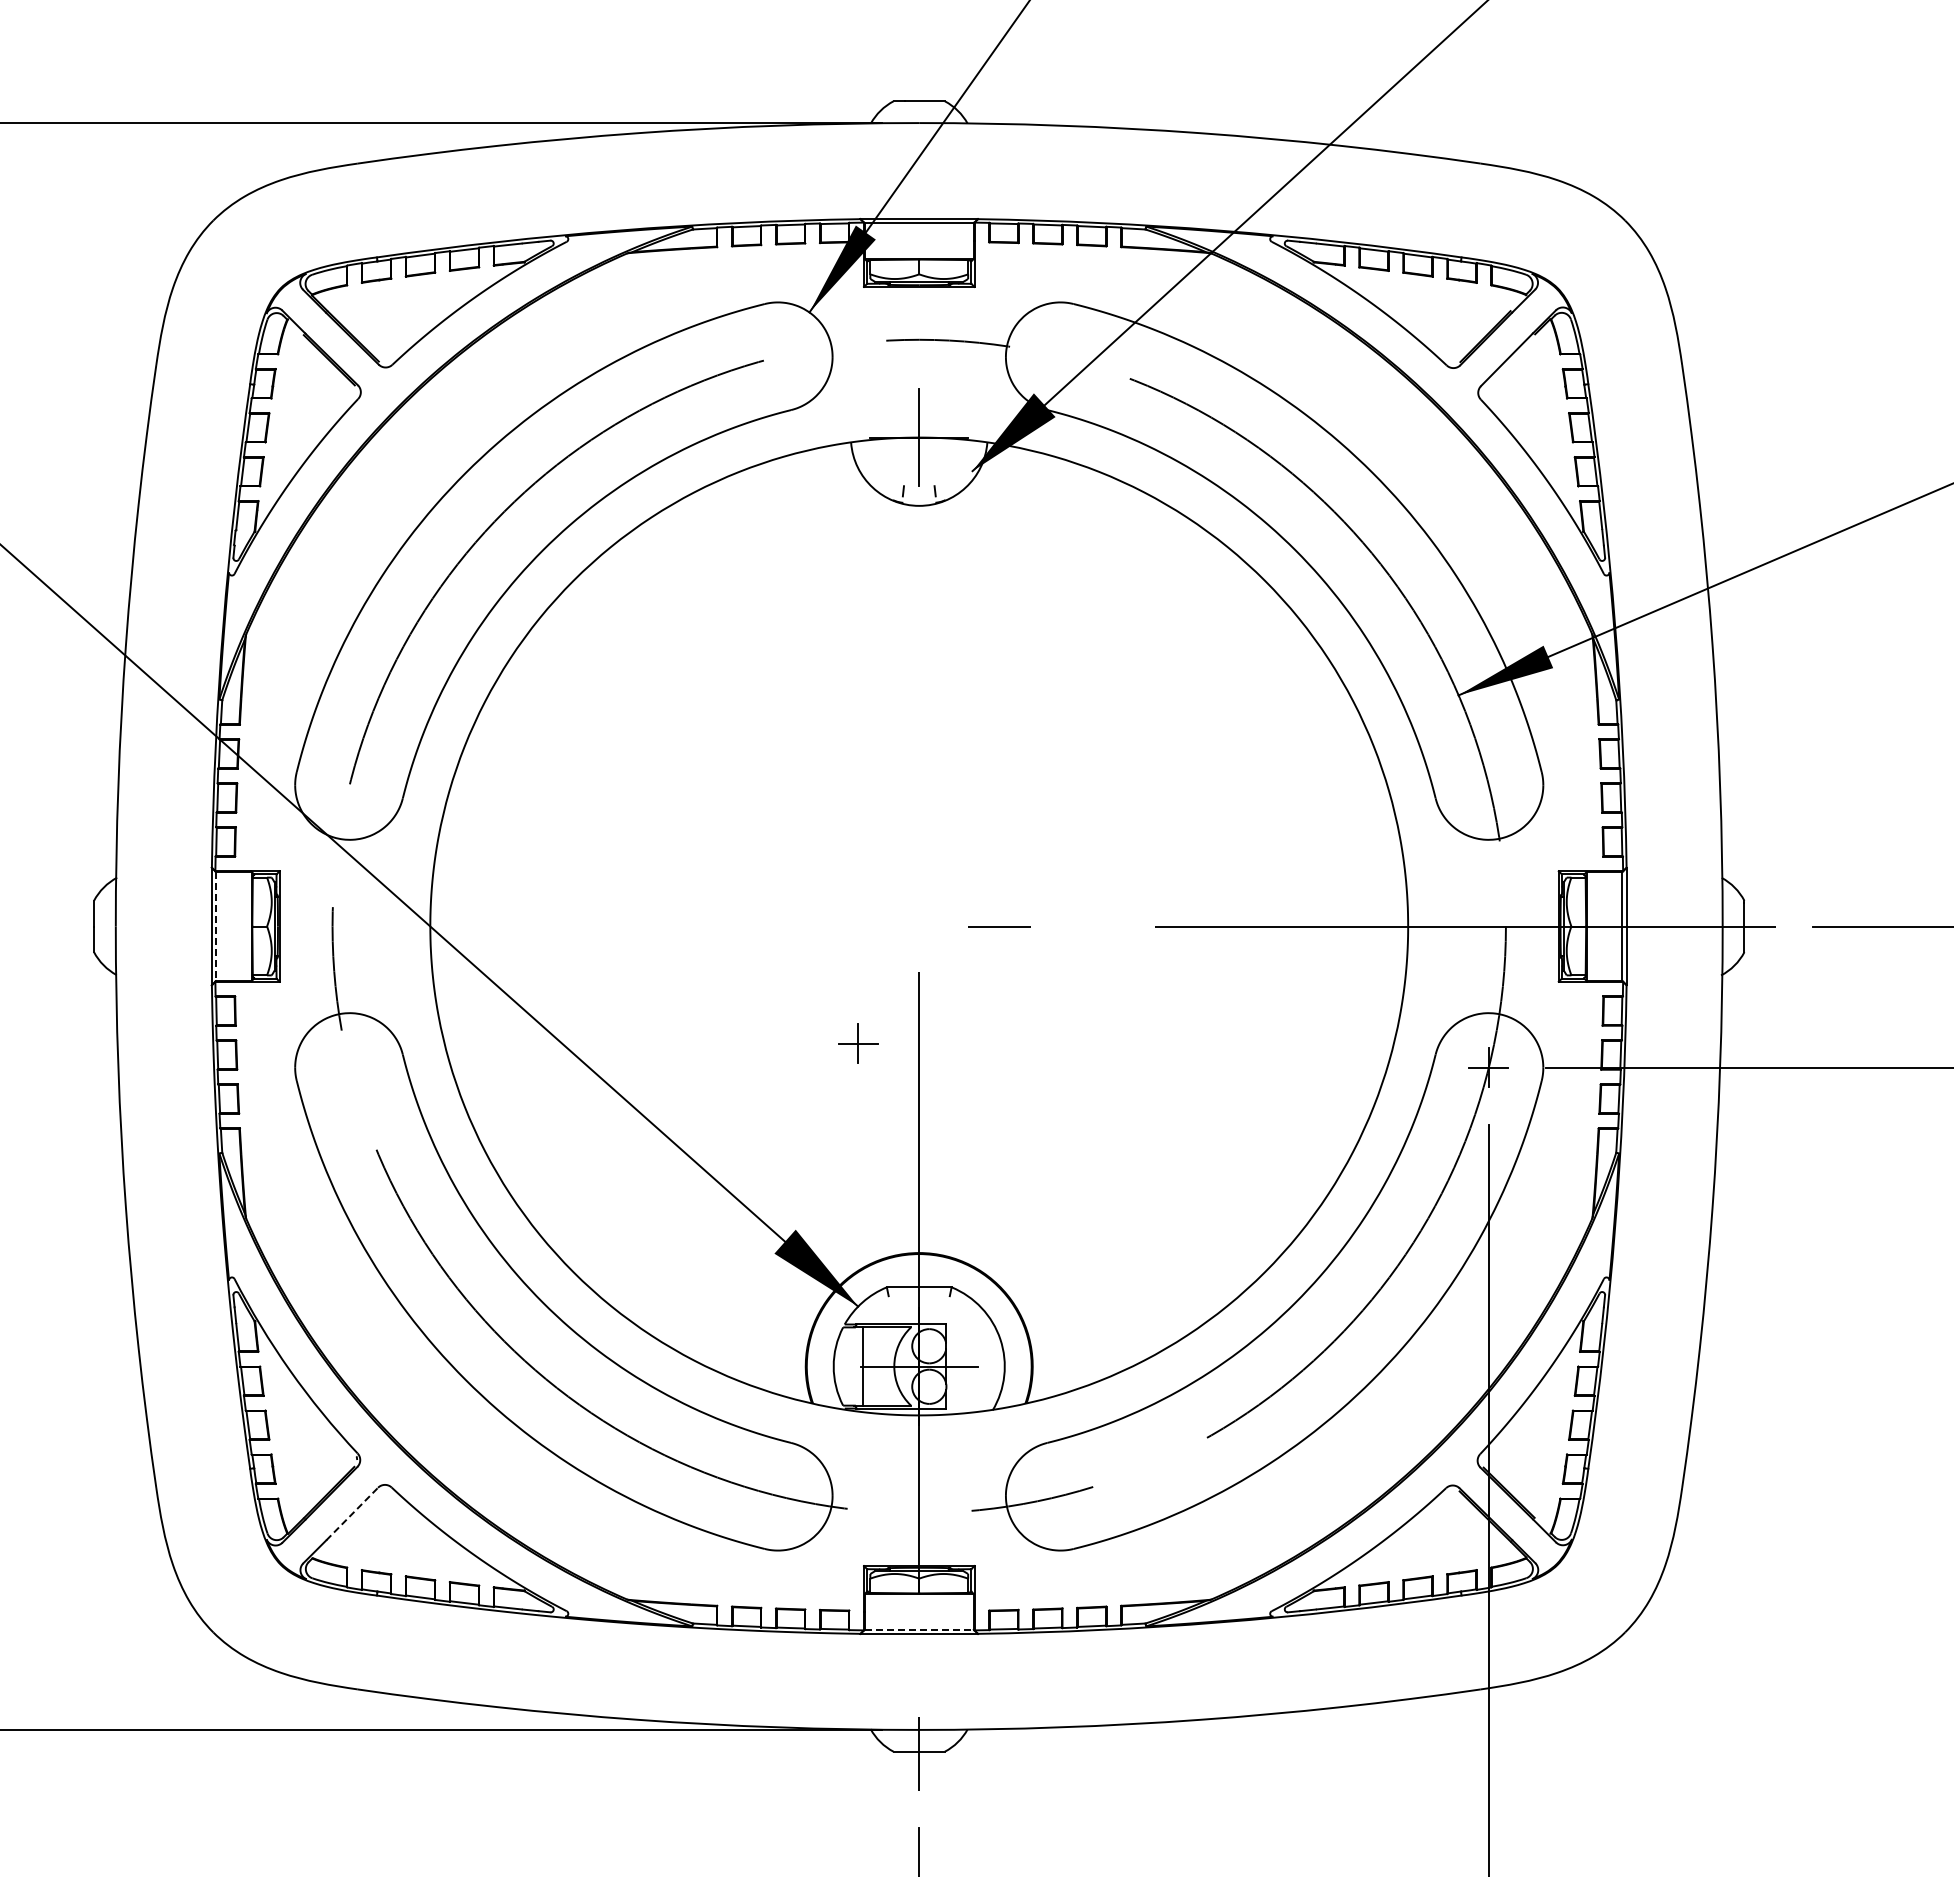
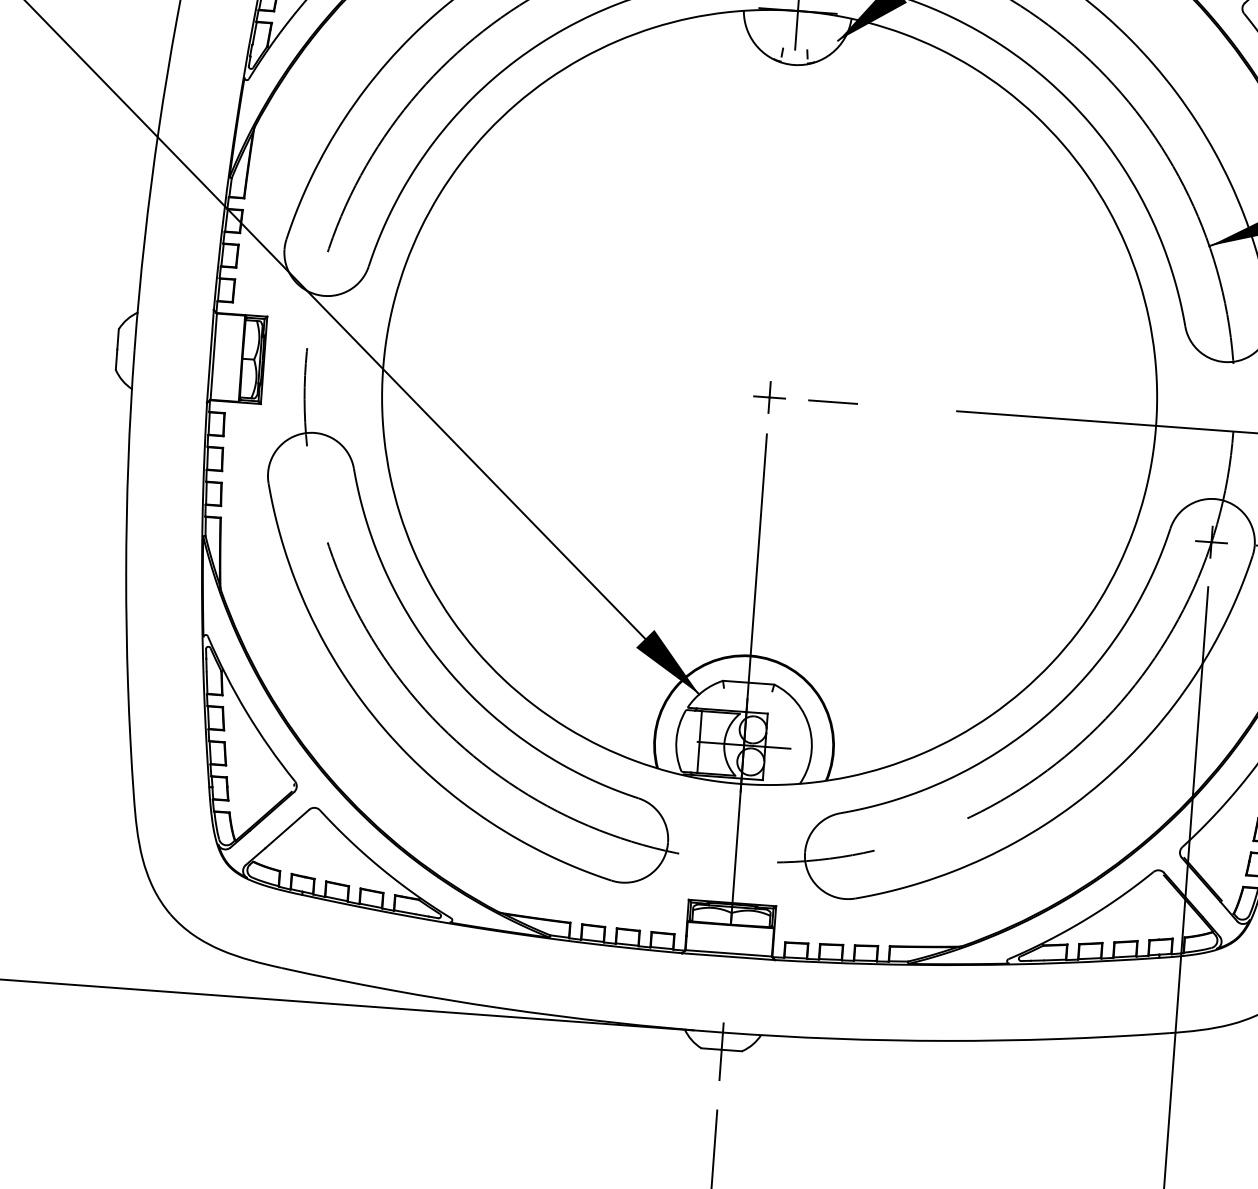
line: (216, 926) -> (214, 356), dashed -> solid
part: (858, 1043) -> (769, 397), moved
line: (352, 1514) -> (287, 829), dashed -> solid
line: (919, 1629) -> (729, 953), dashed -> solid

